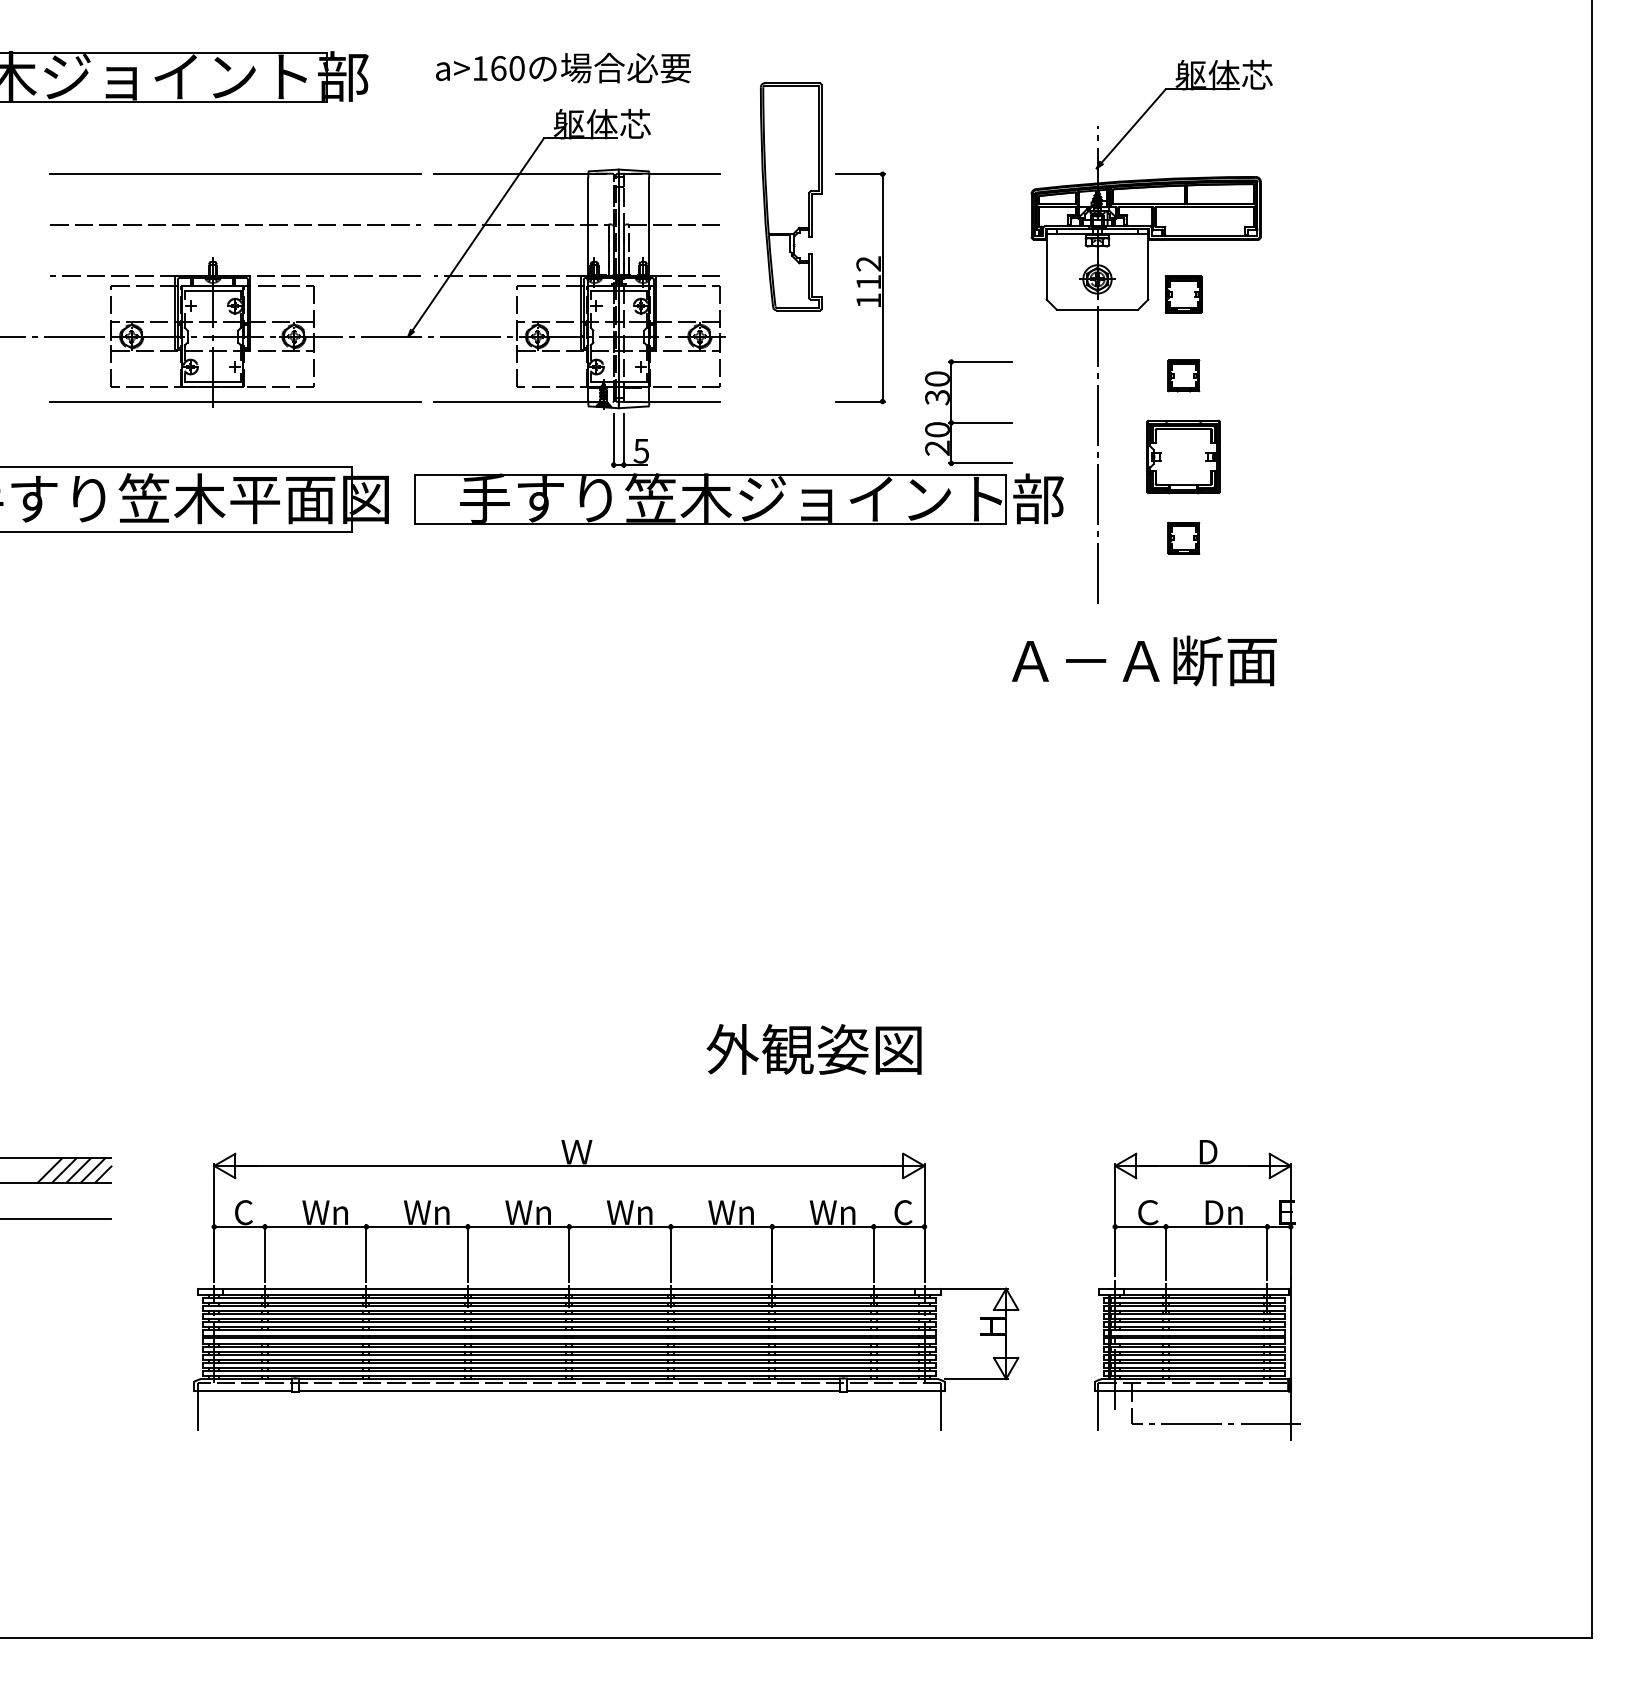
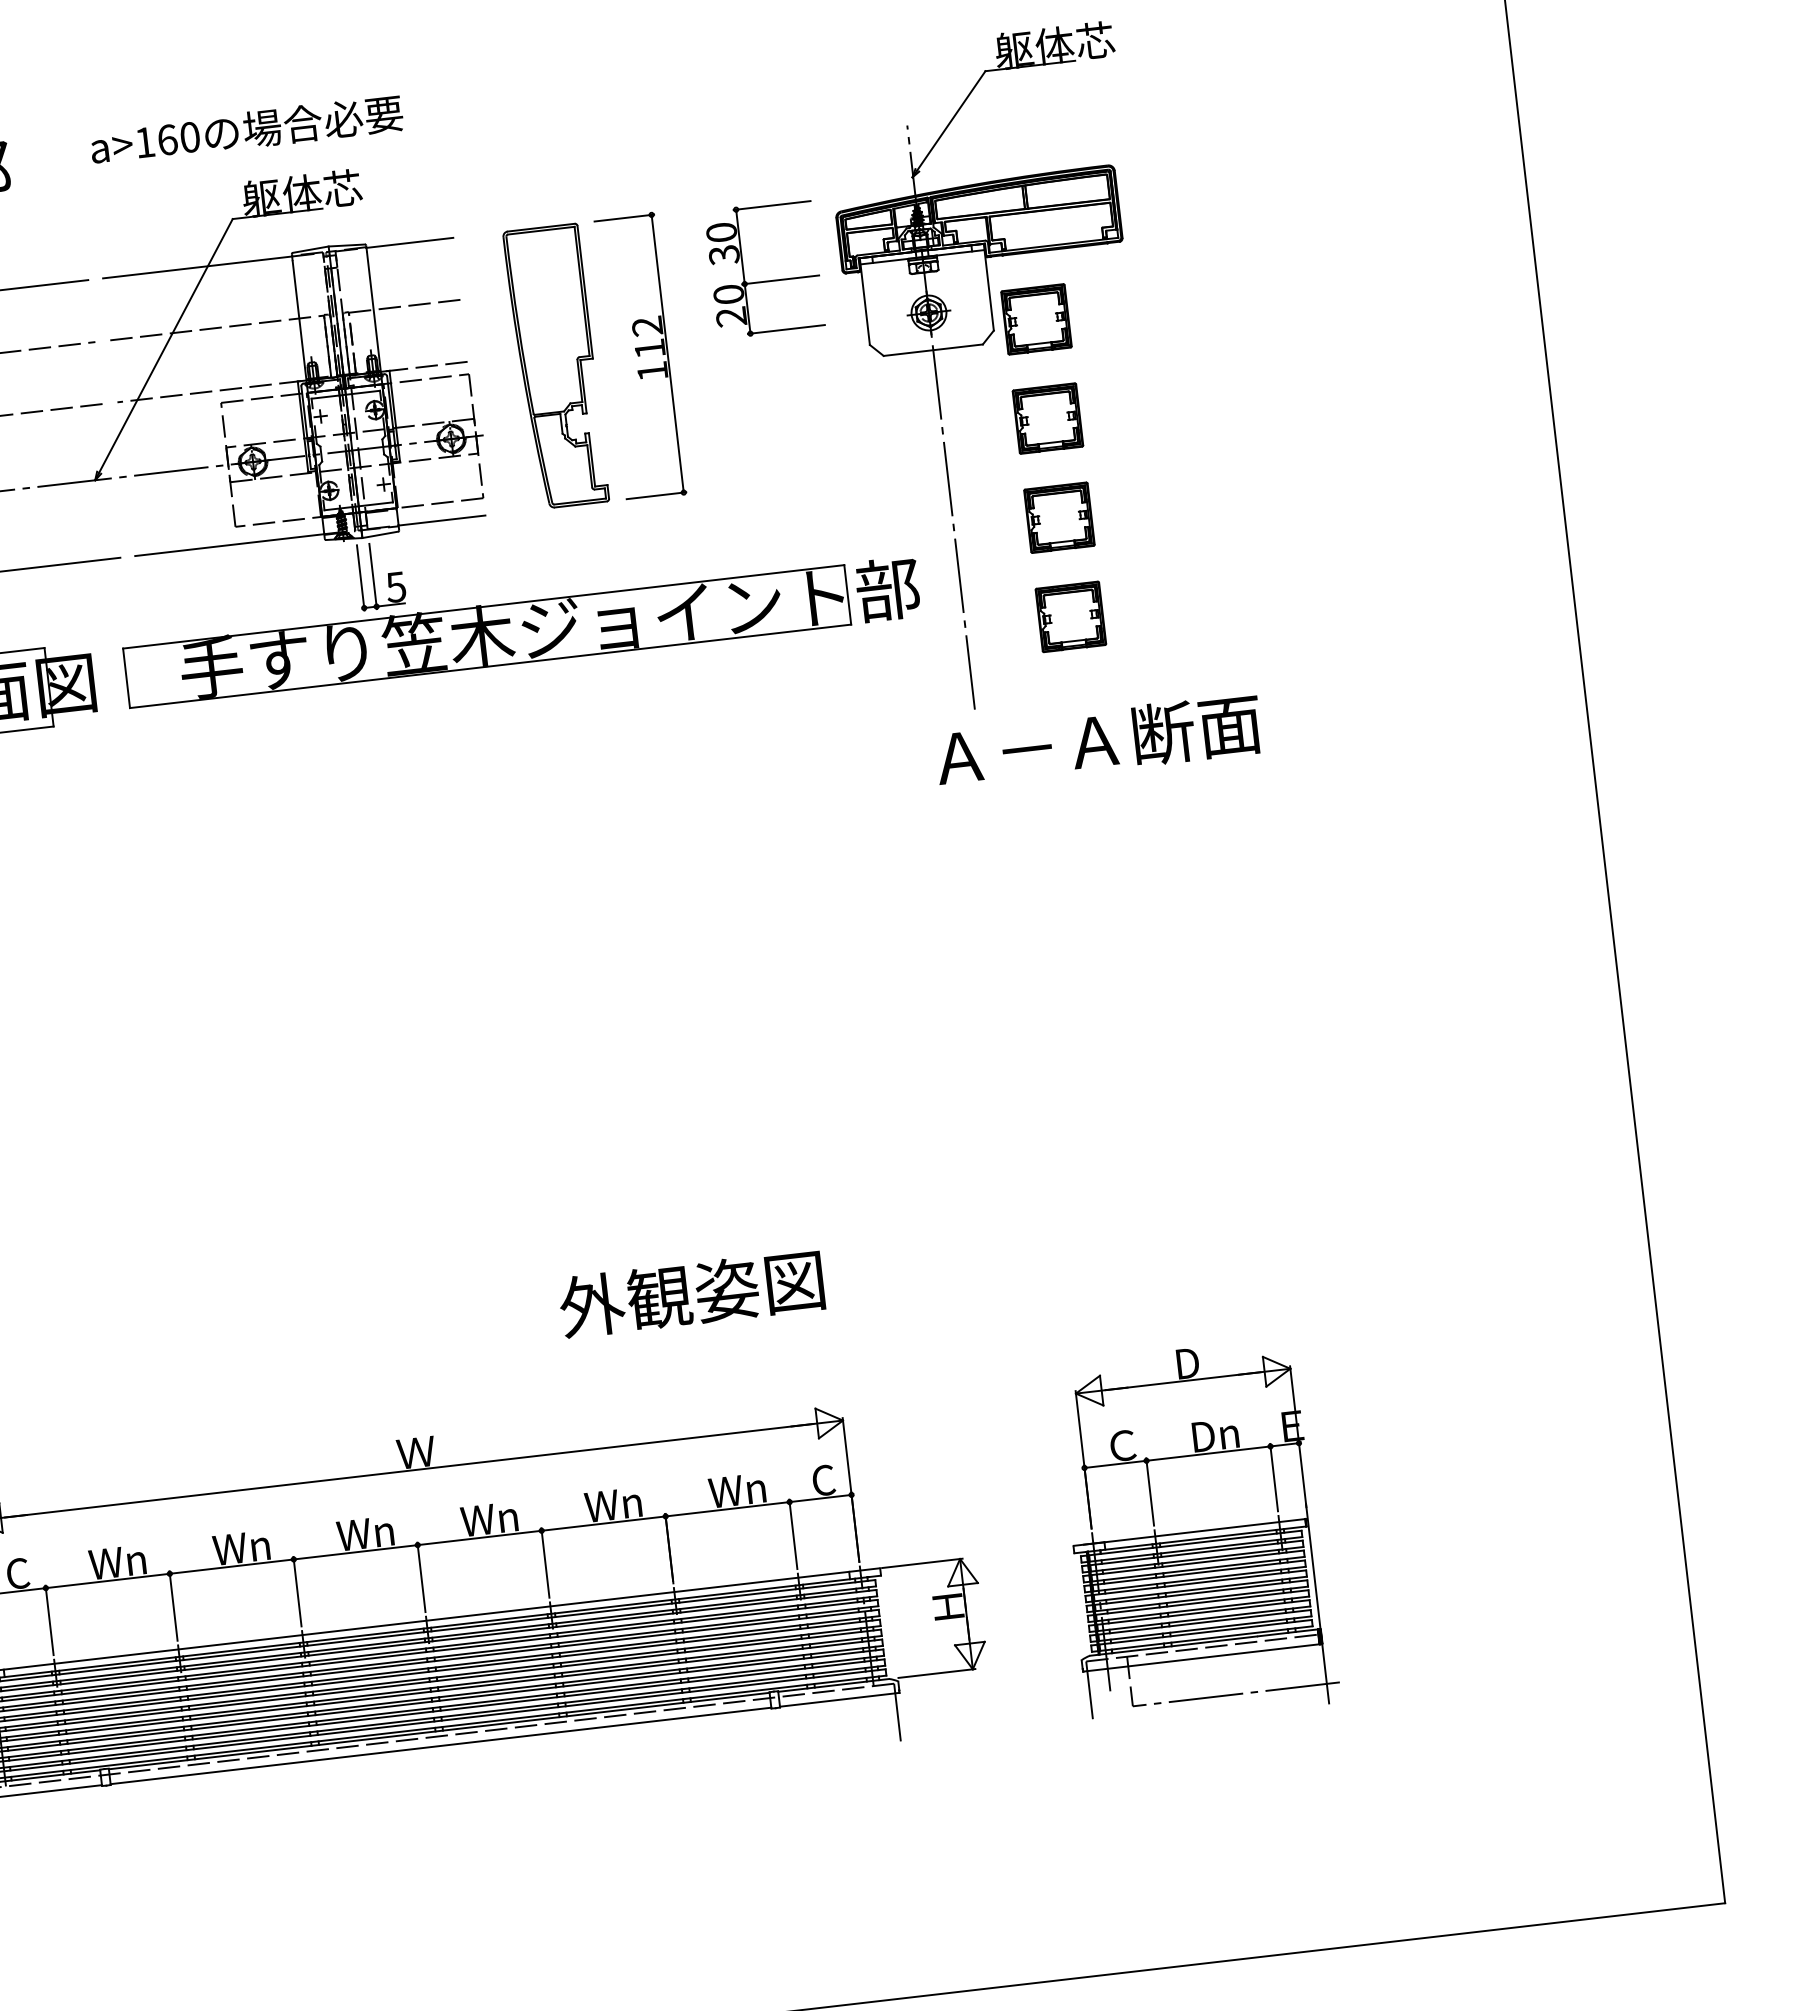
part: (791, 196) -> (556, 366), moved
part: (1183, 294) -> (1036, 319), size x1.43
part: (1183, 375) -> (1047, 418), size x1.67
part: (968, 422) -> (765, 281), moved
part: (1183, 456) -> (1059, 517), size x0.71
part: (1183, 538) -> (1070, 617), size x1.67
text: (1144, 660) -> (1098, 740), moved

